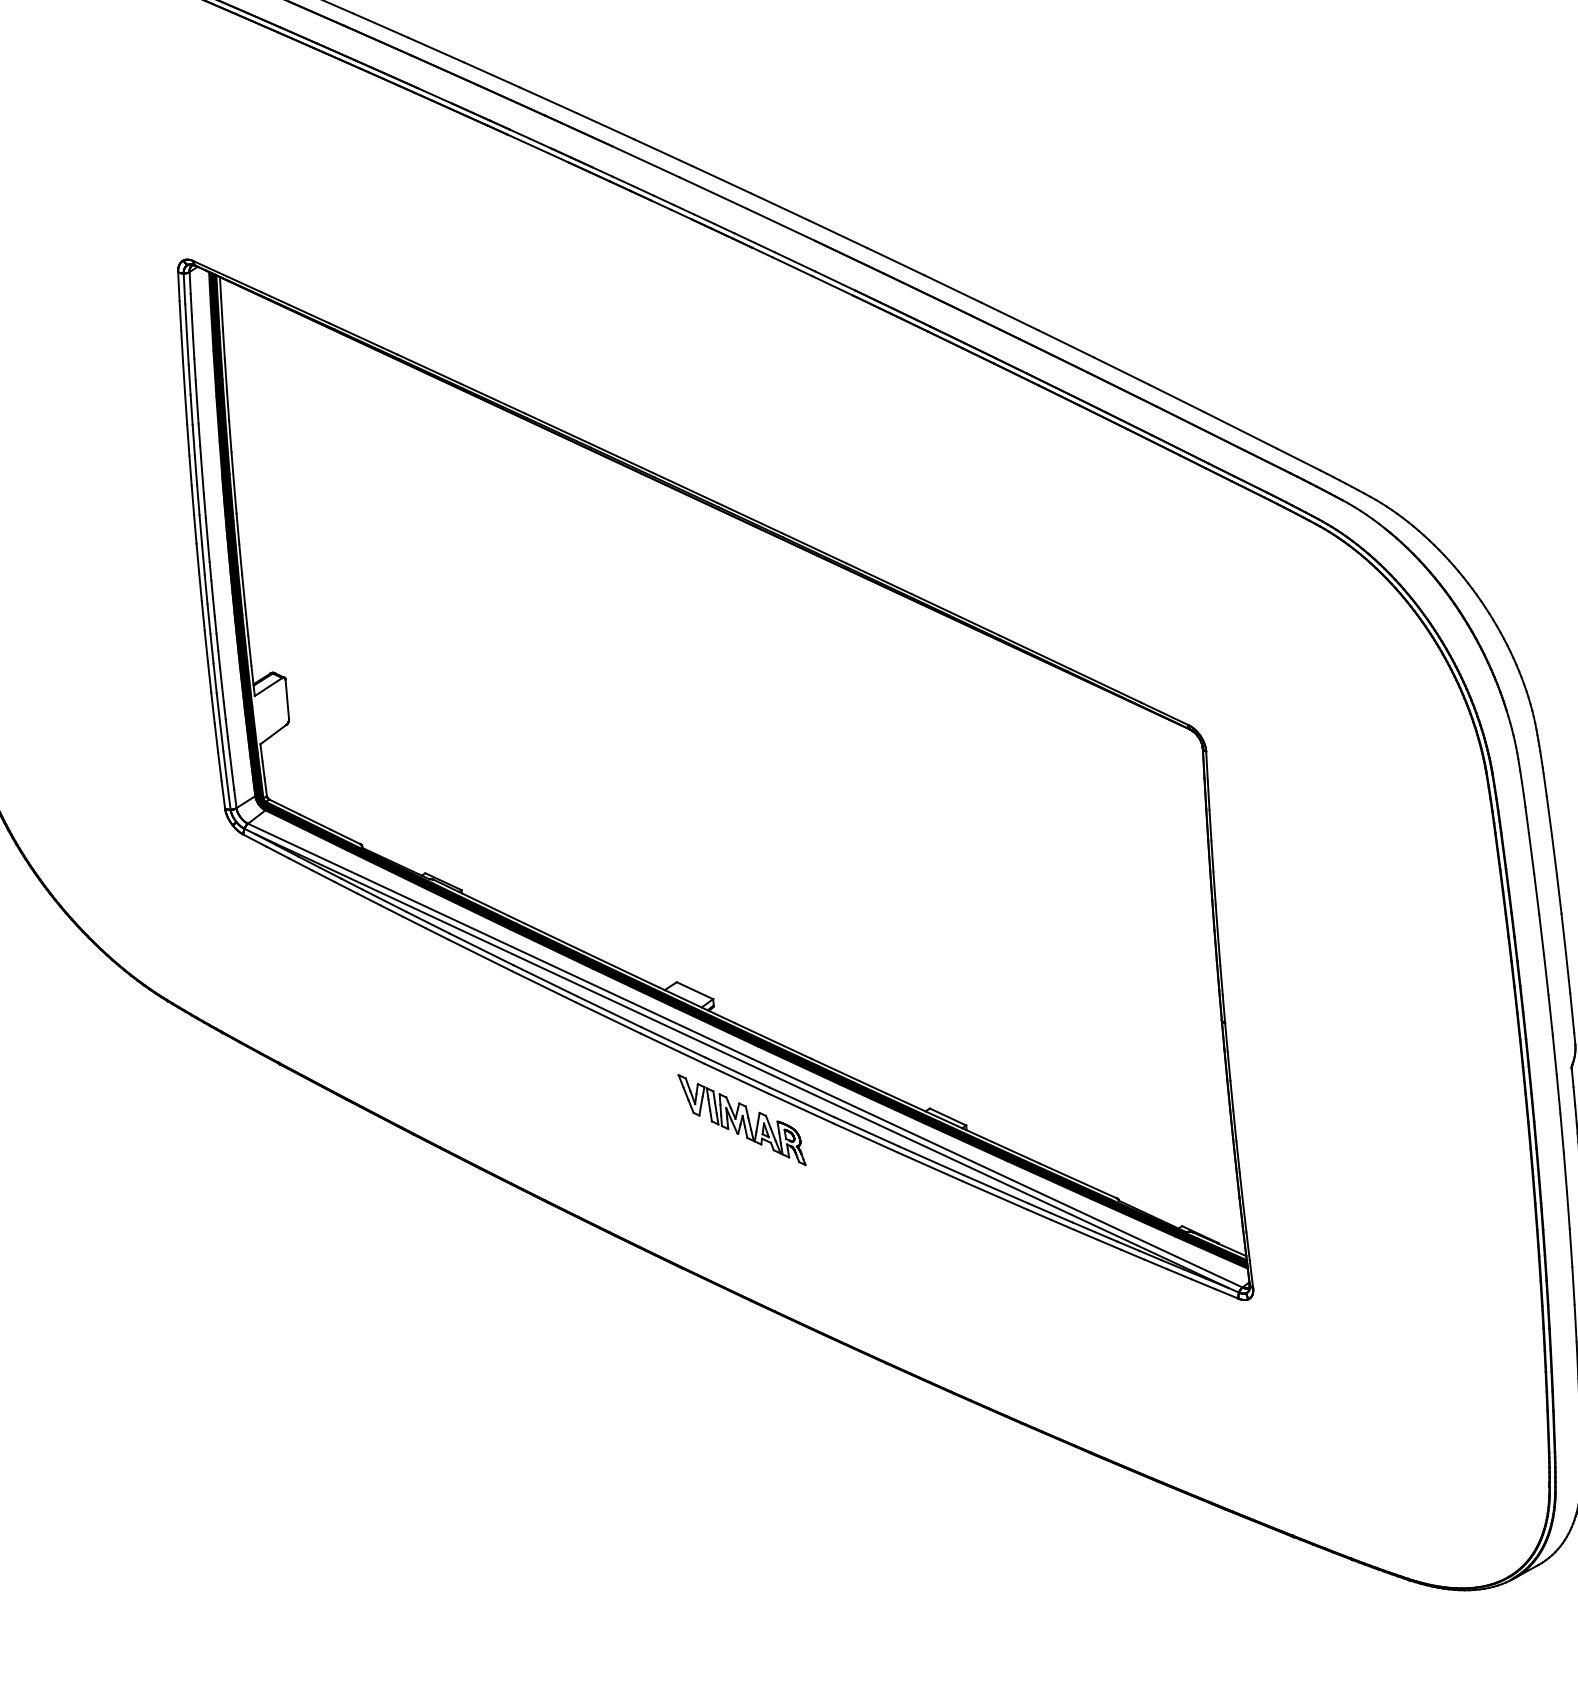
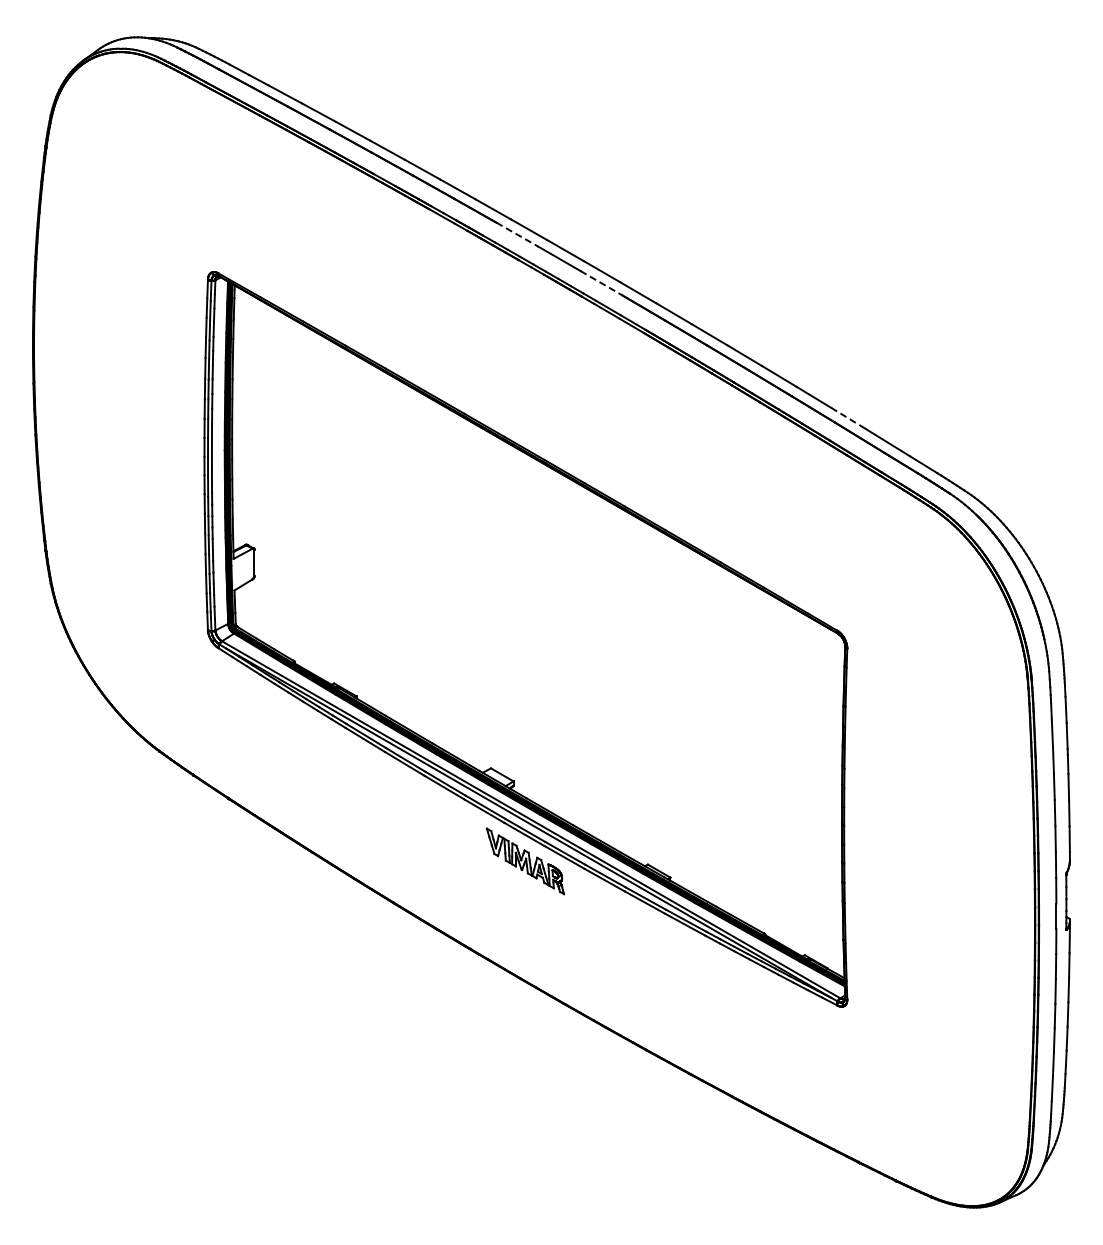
line: (645, 161) -> (517, 234), solid -> dashed
line: (782, 225) -> (602, 283), solid -> dashed
line: (1177, 398) -> (848, 418), solid -> dashed

